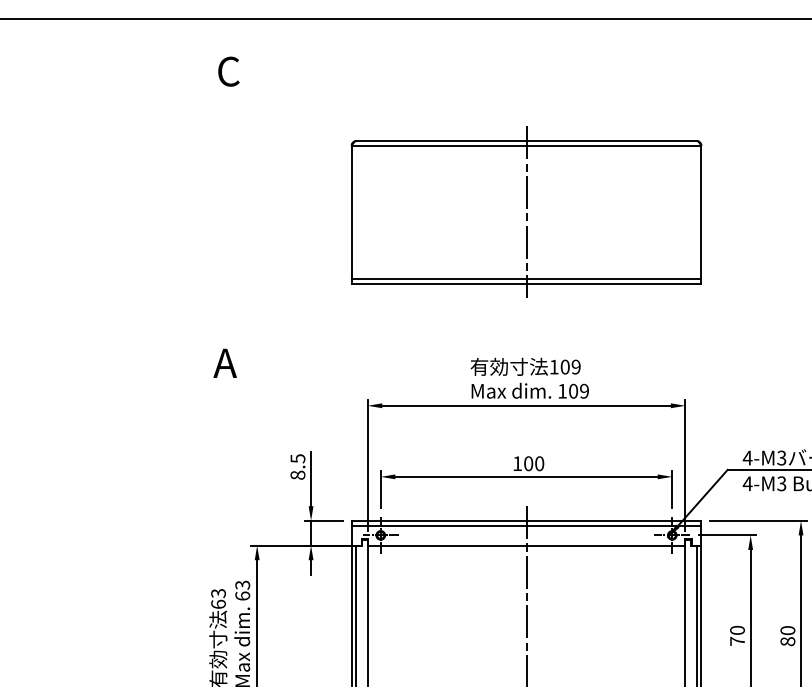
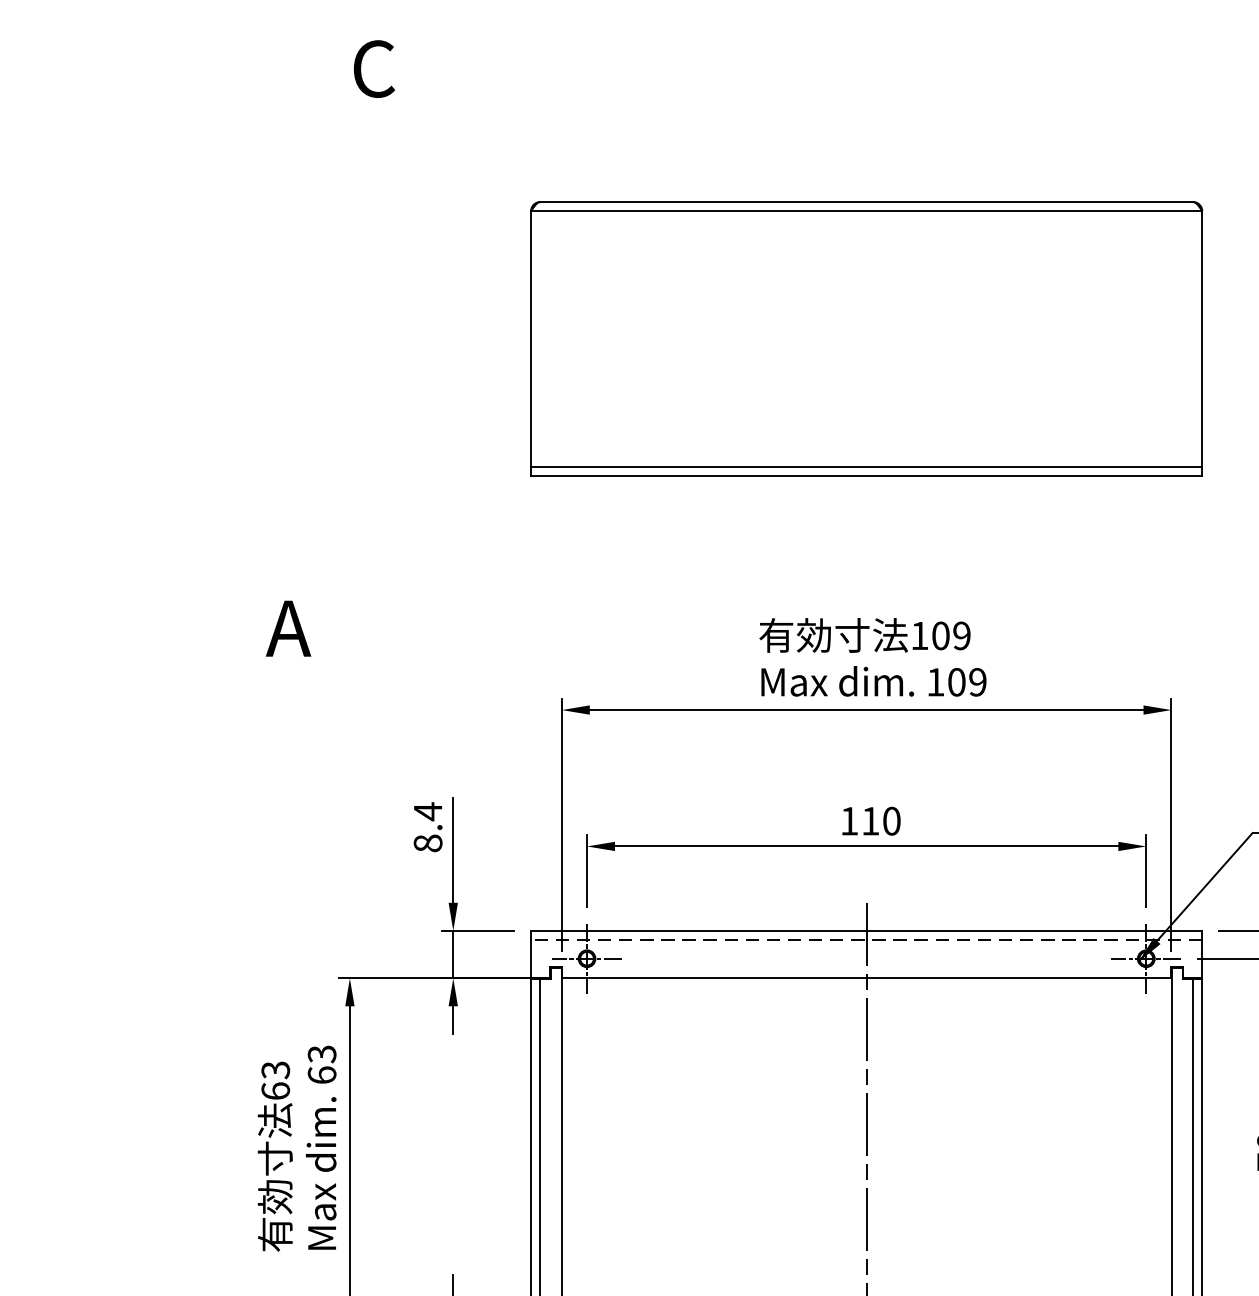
text: (228, 71) -> (373, 68), moved
line: (526, 212) -> (866, 339), removed
text: (297, 458) -> (427, 811), 8.5 -> 8.4
text: (528, 463) -> (870, 820), 100 -> 110
line: (526, 525) -> (866, 939), solid -> dashed

